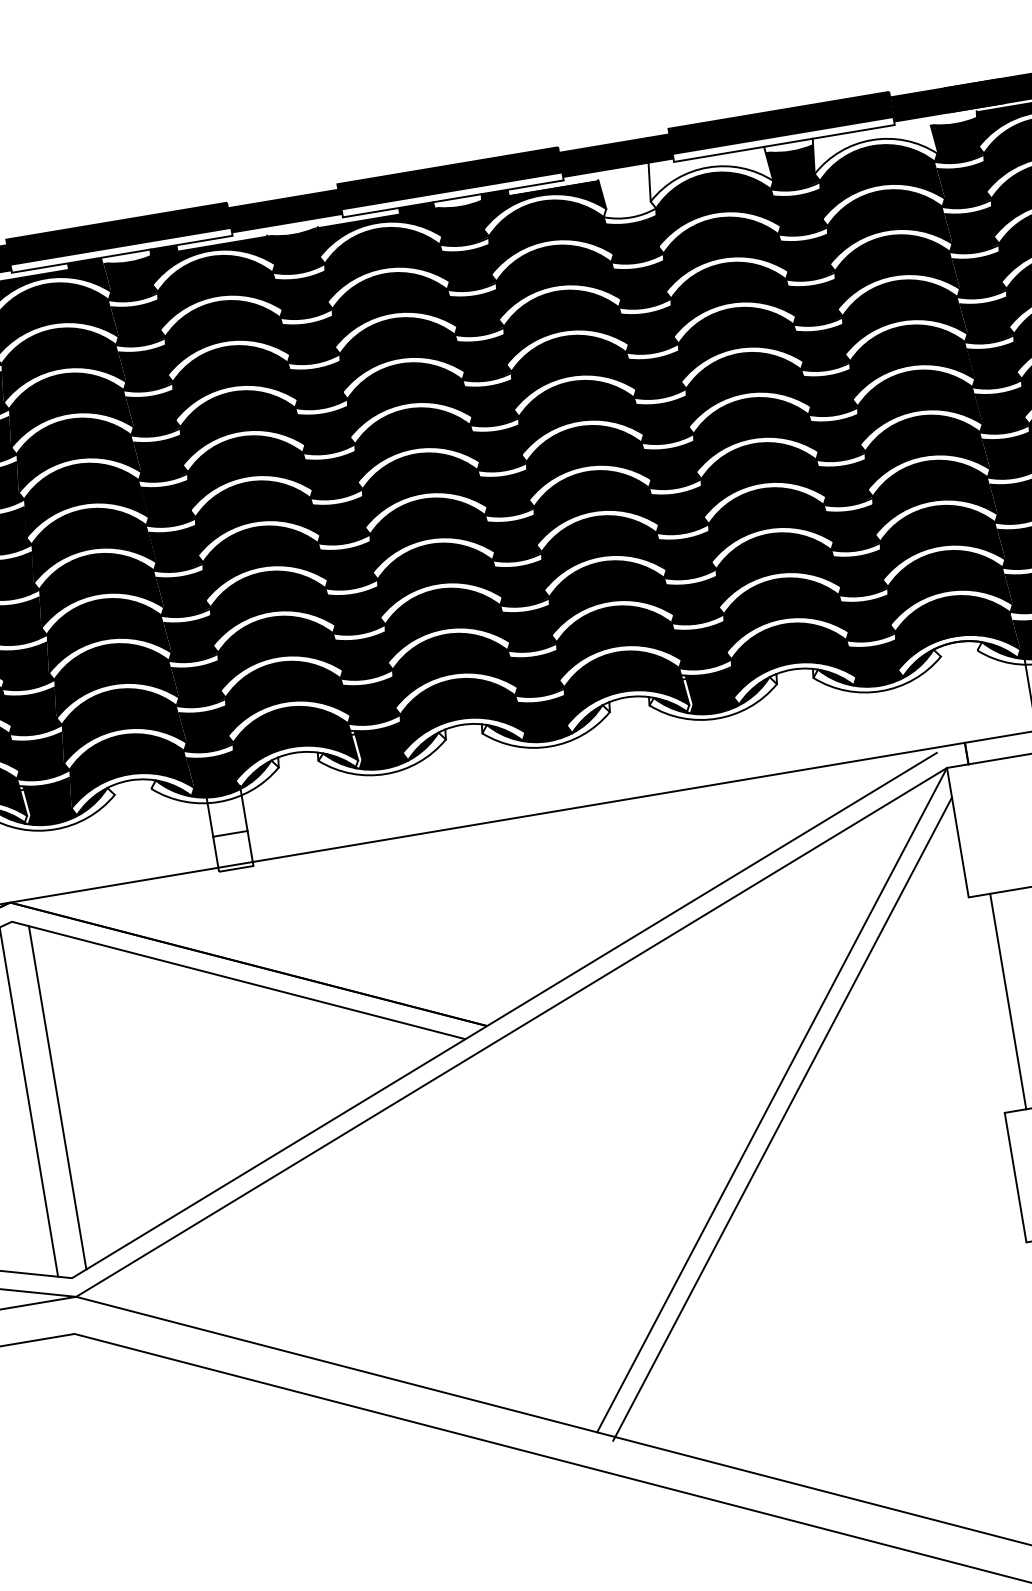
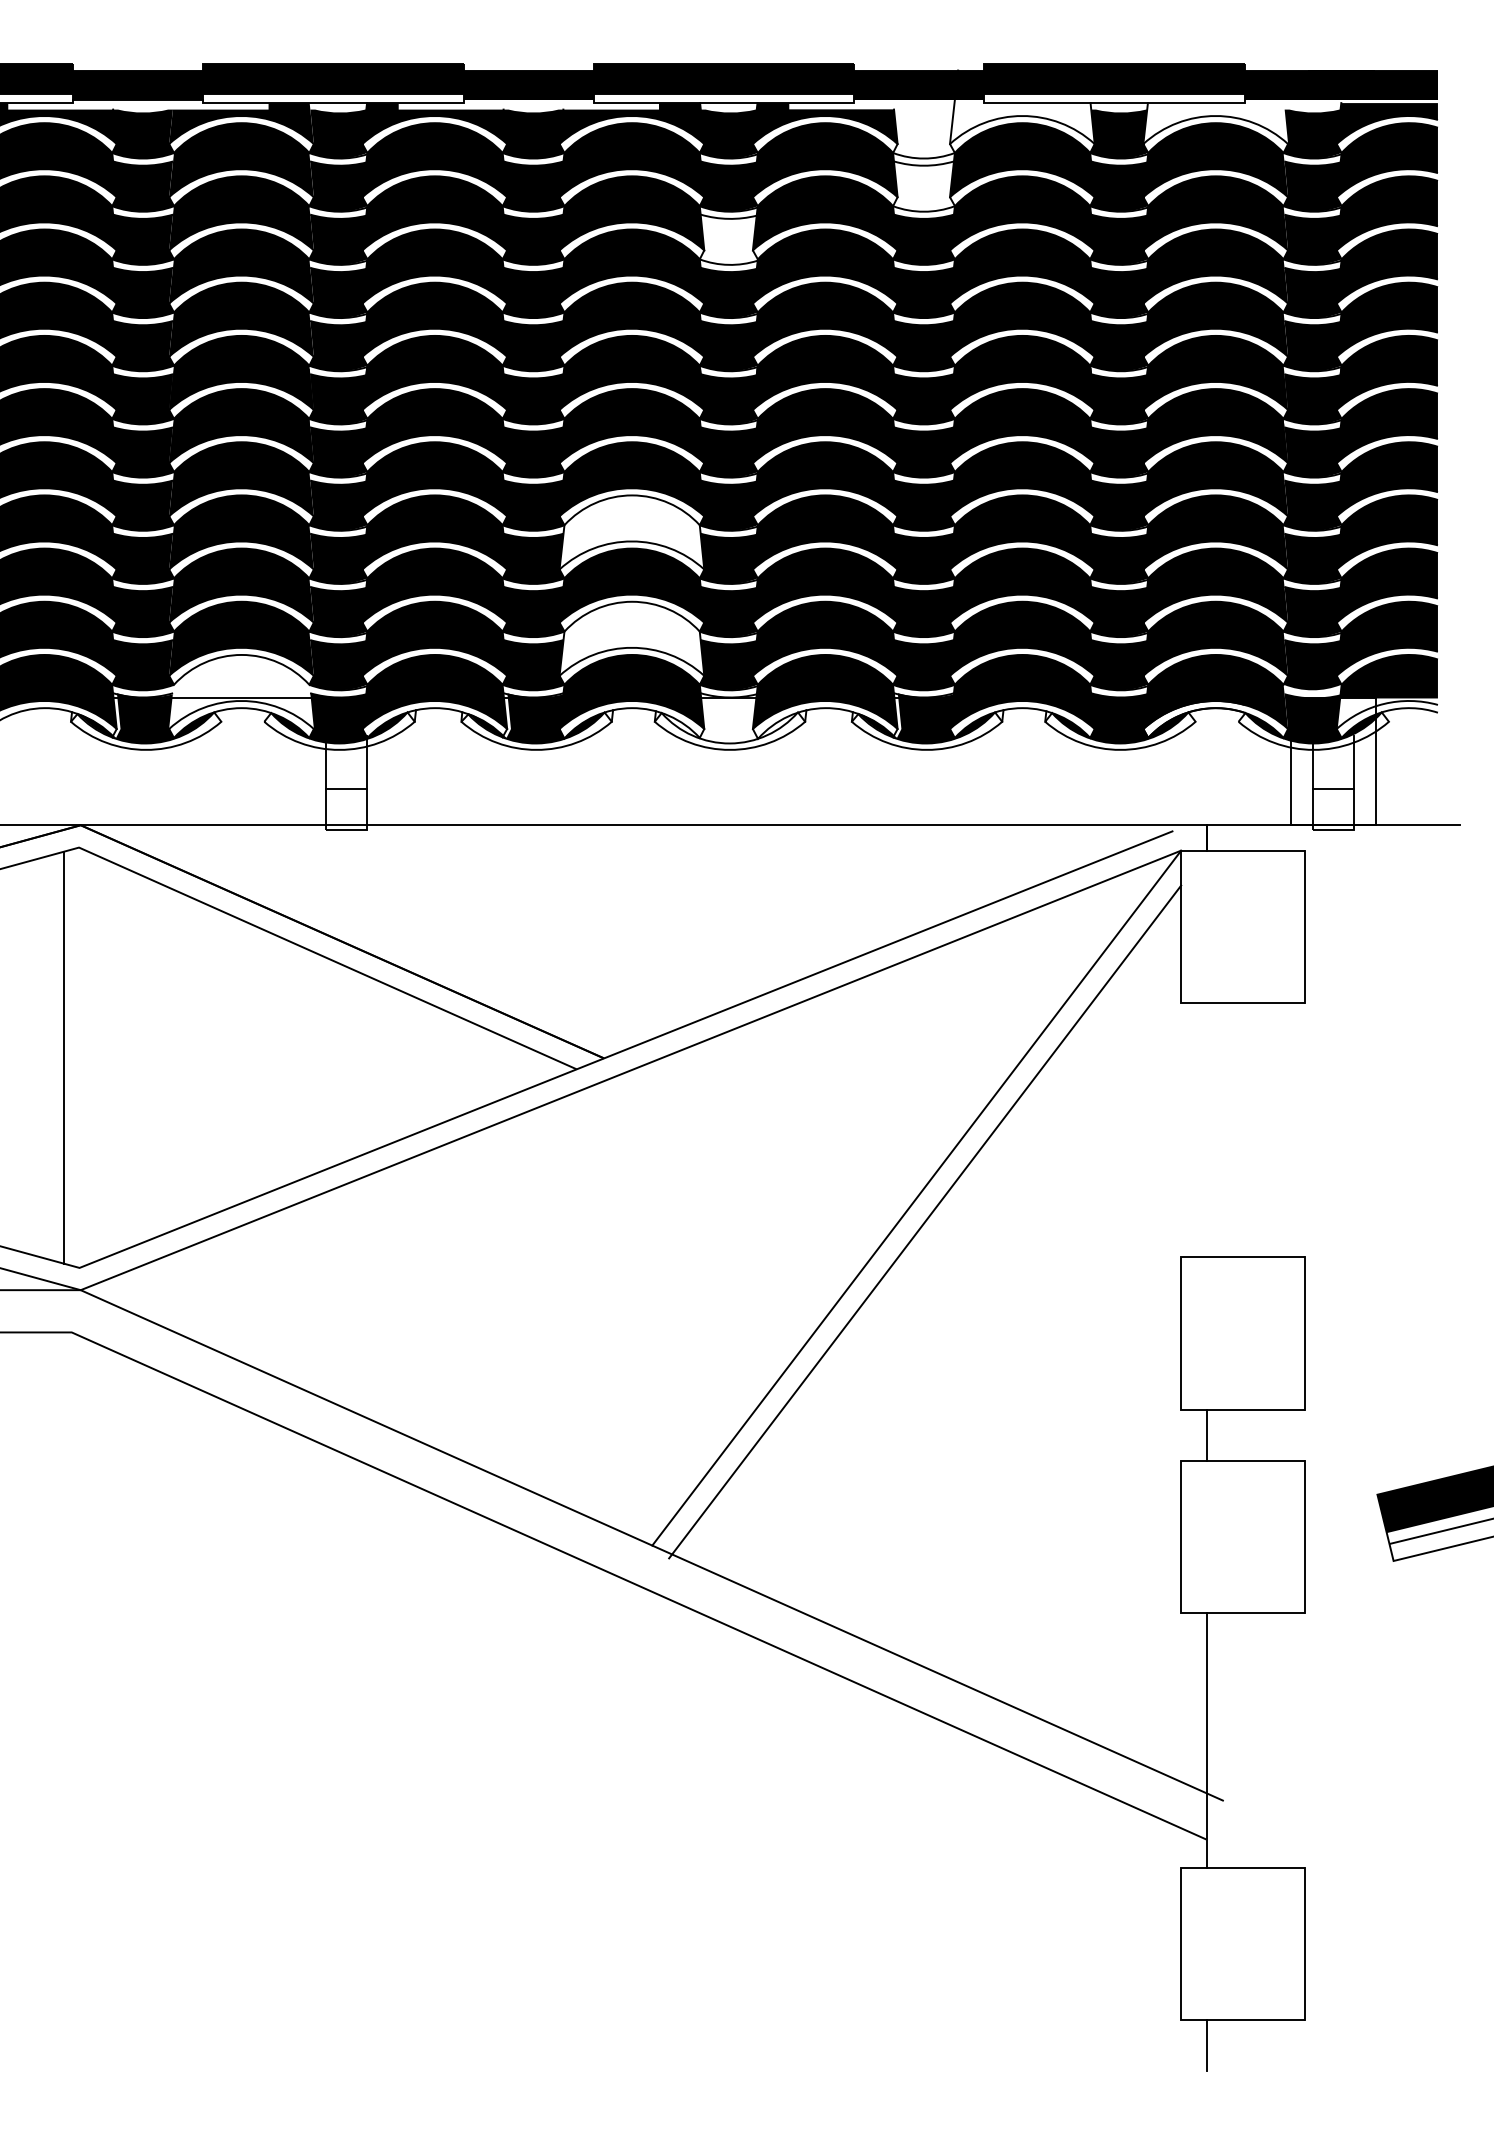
fill: (634, 241) -> (923, 186), removed
fill: (476, 313) -> (728, 239), removed
fill: (435, 576) -> (631, 532), removed
fill: (450, 666) -> (631, 638), removed
fill: (545, 720) -> (729, 718), removed
fill: (127, 766) -> (241, 691), removed
line: (1008, 1001) -> (1206, 1130), removed
line: (57, 1097) -> (97, 1057), removed

